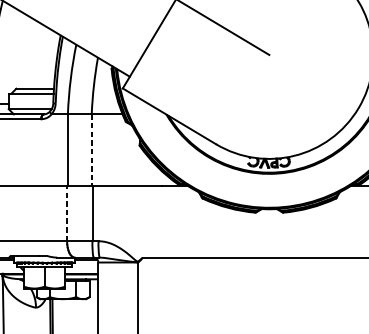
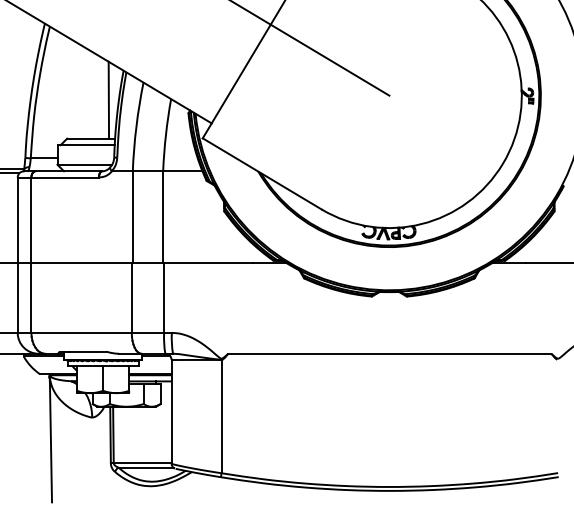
line: (48, 57) -> (108, 99), added
line: (91, 149) -> (163, 216), dashed -> solid
line: (66, 213) -> (131, 297), dashed -> solid

